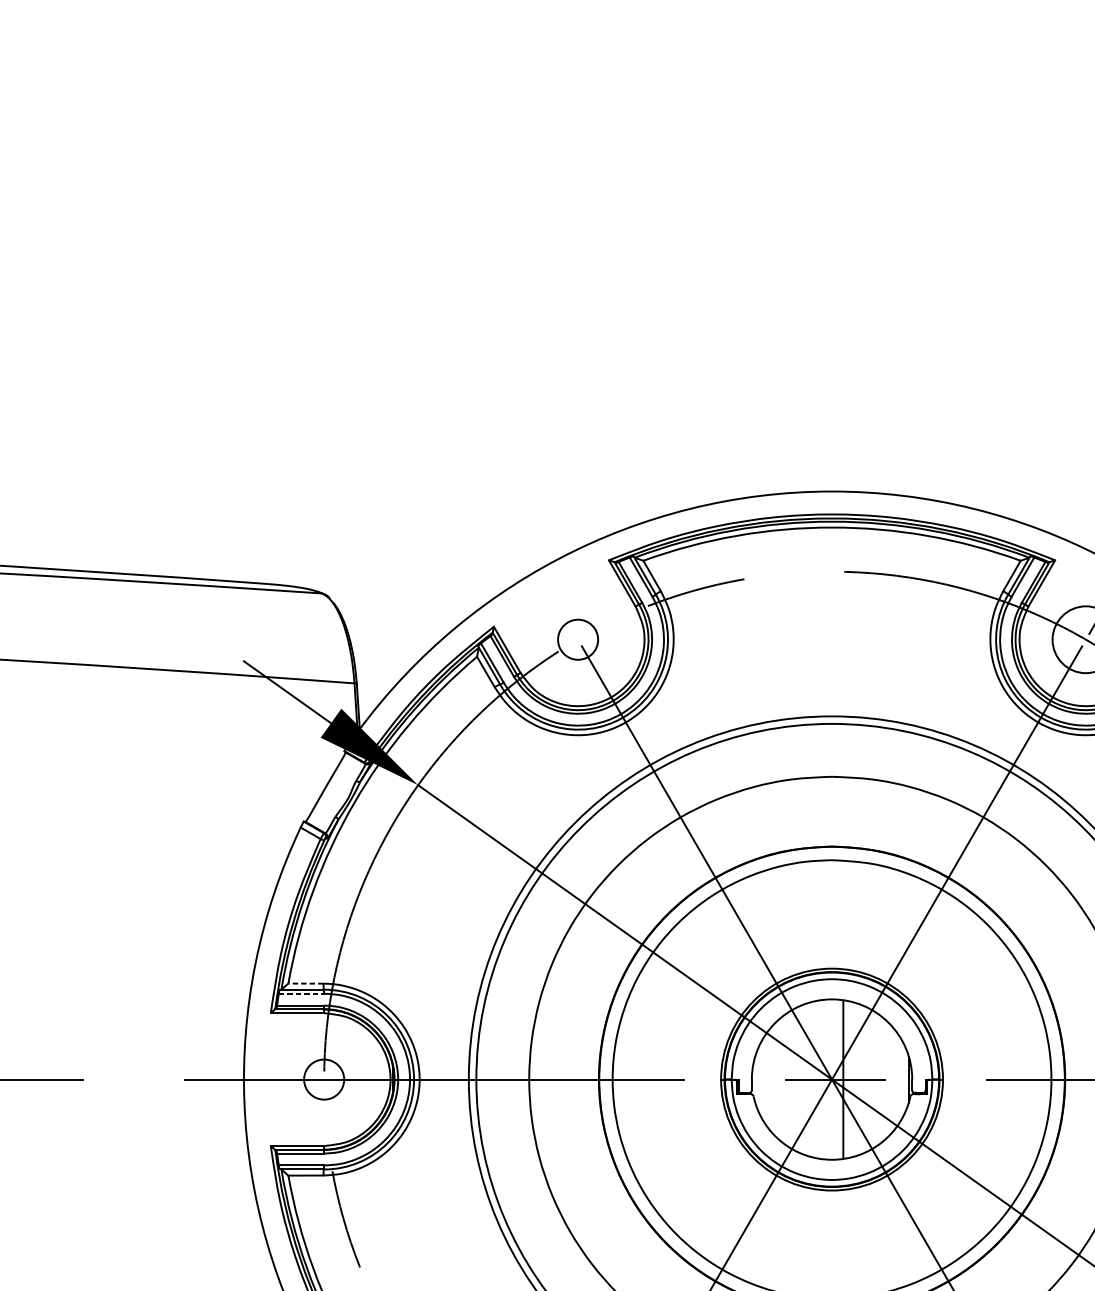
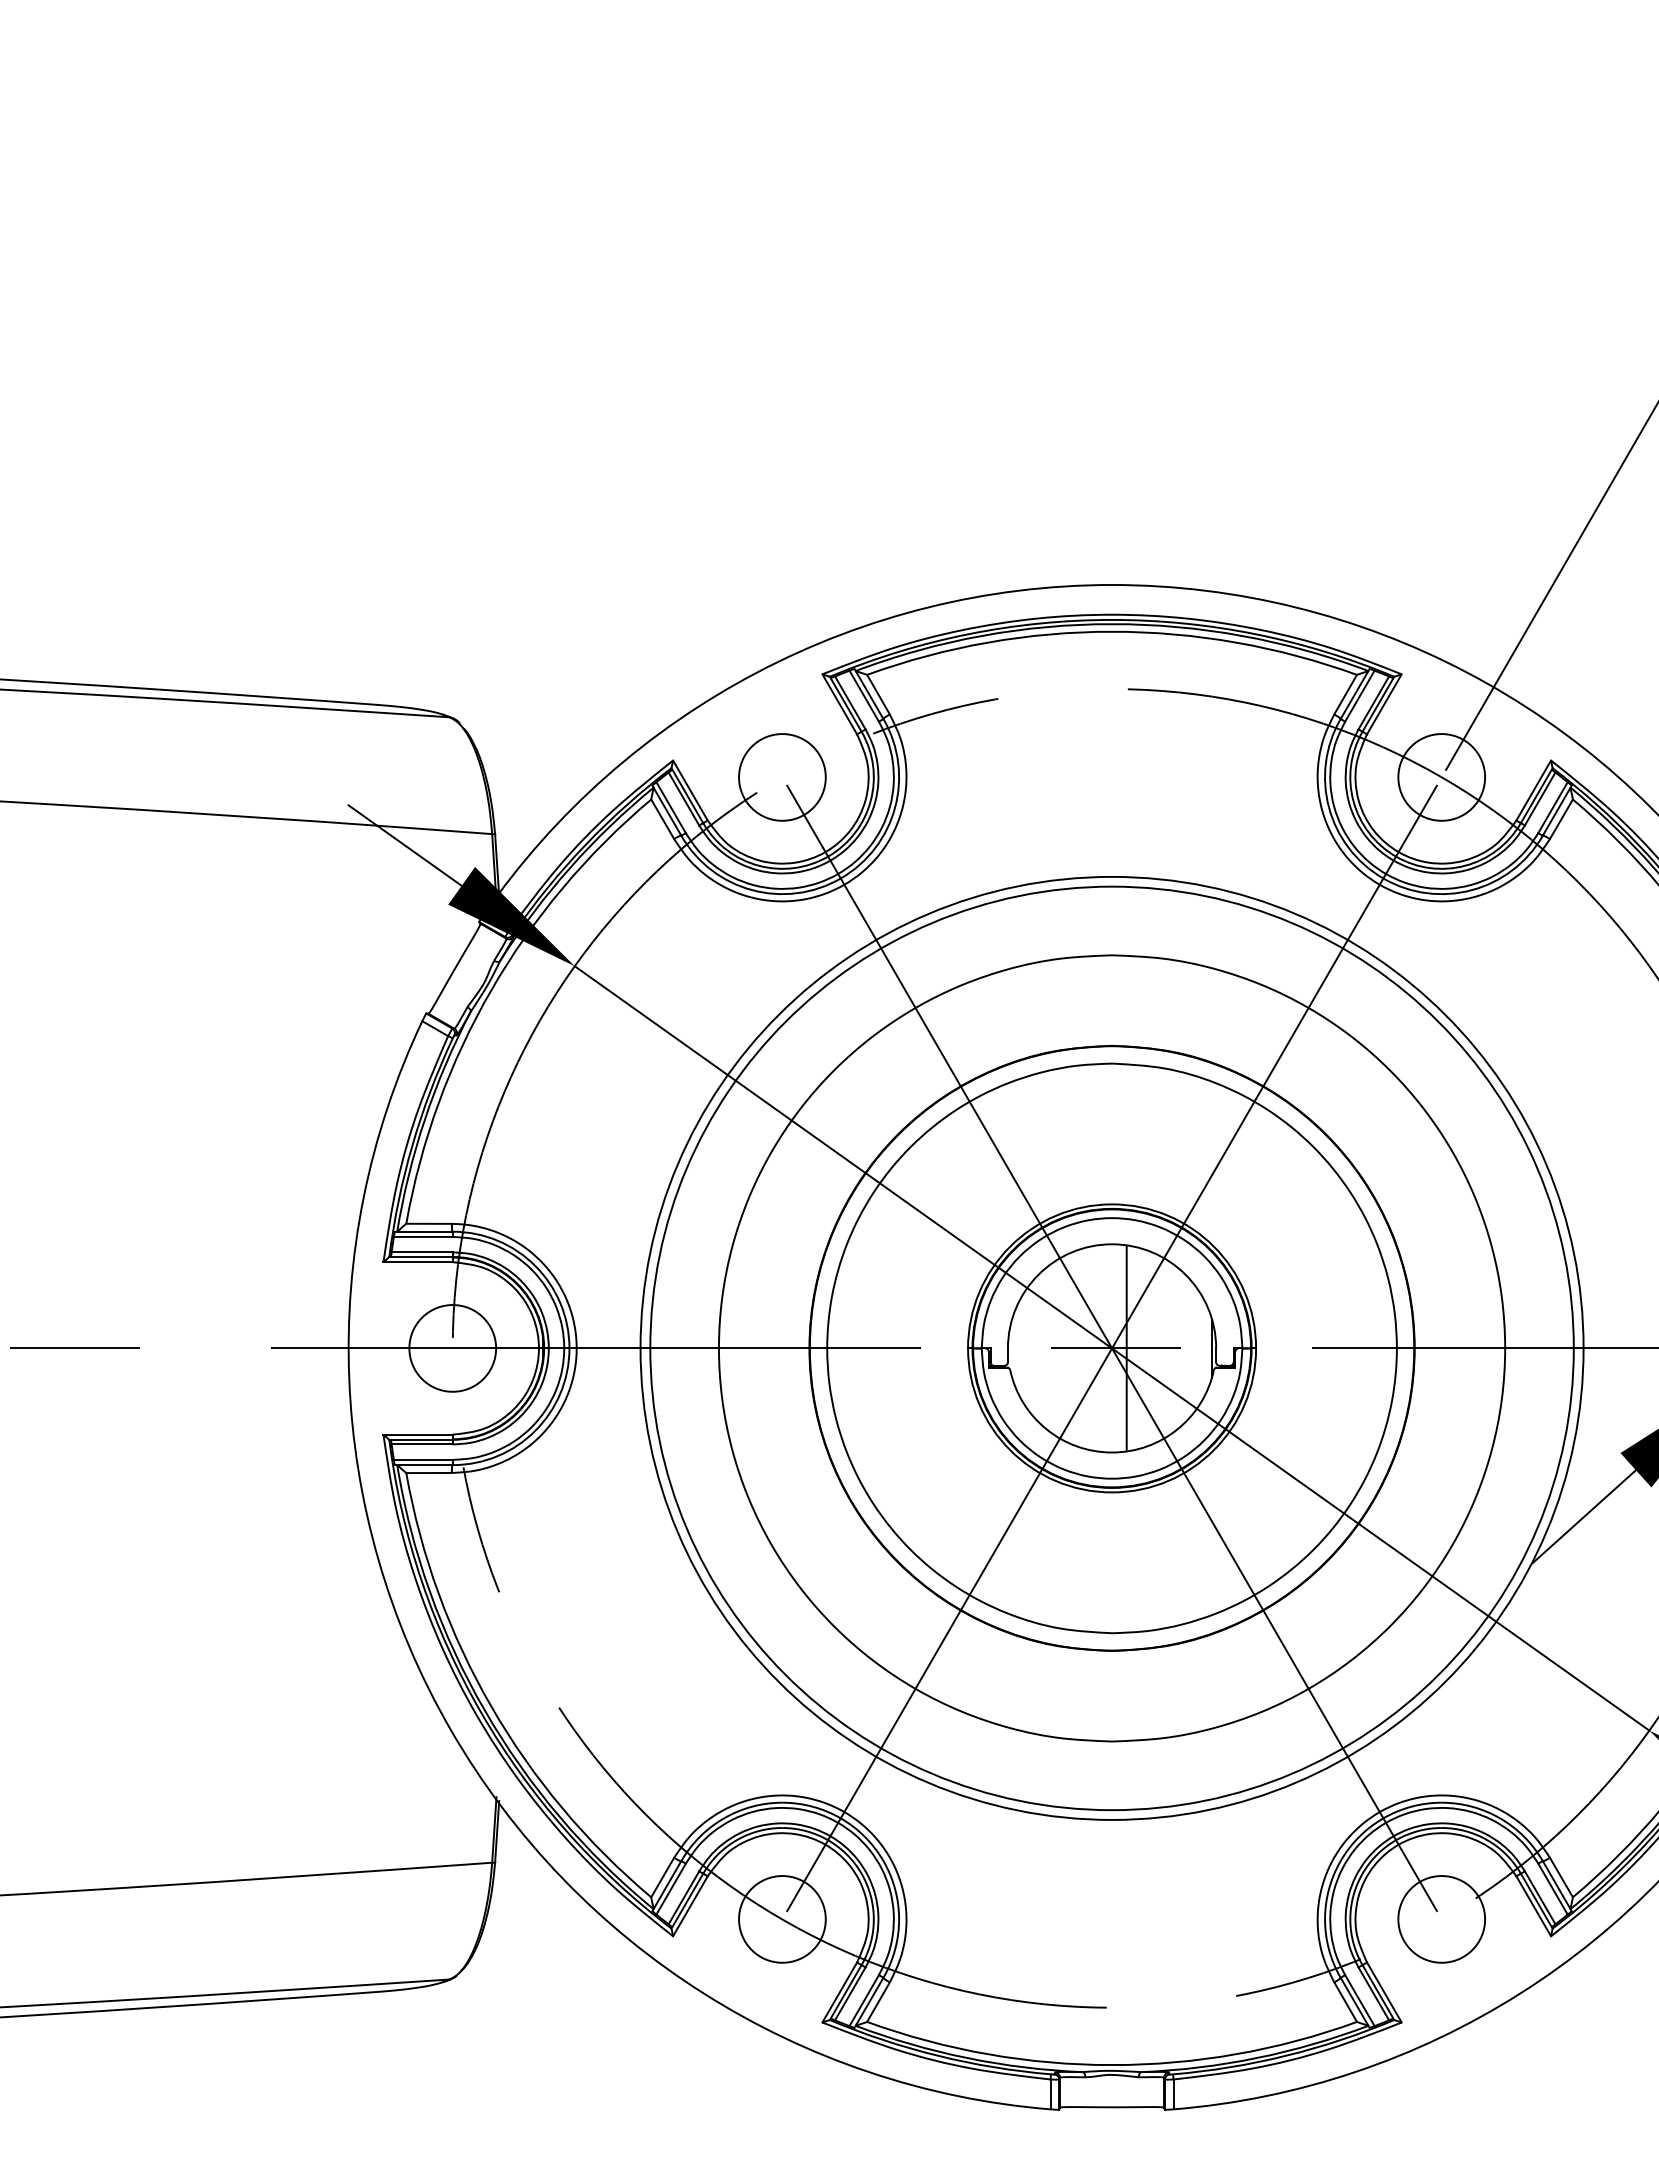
circle: (578, 639) -> (782, 777), size x1.67
line: (306, 983) -> (429, 1223), dashed -> solid
line: (301, 993) -> (423, 1236), dashed -> solid
circle: (323, 1079) -> (452, 1348), size x1.67

